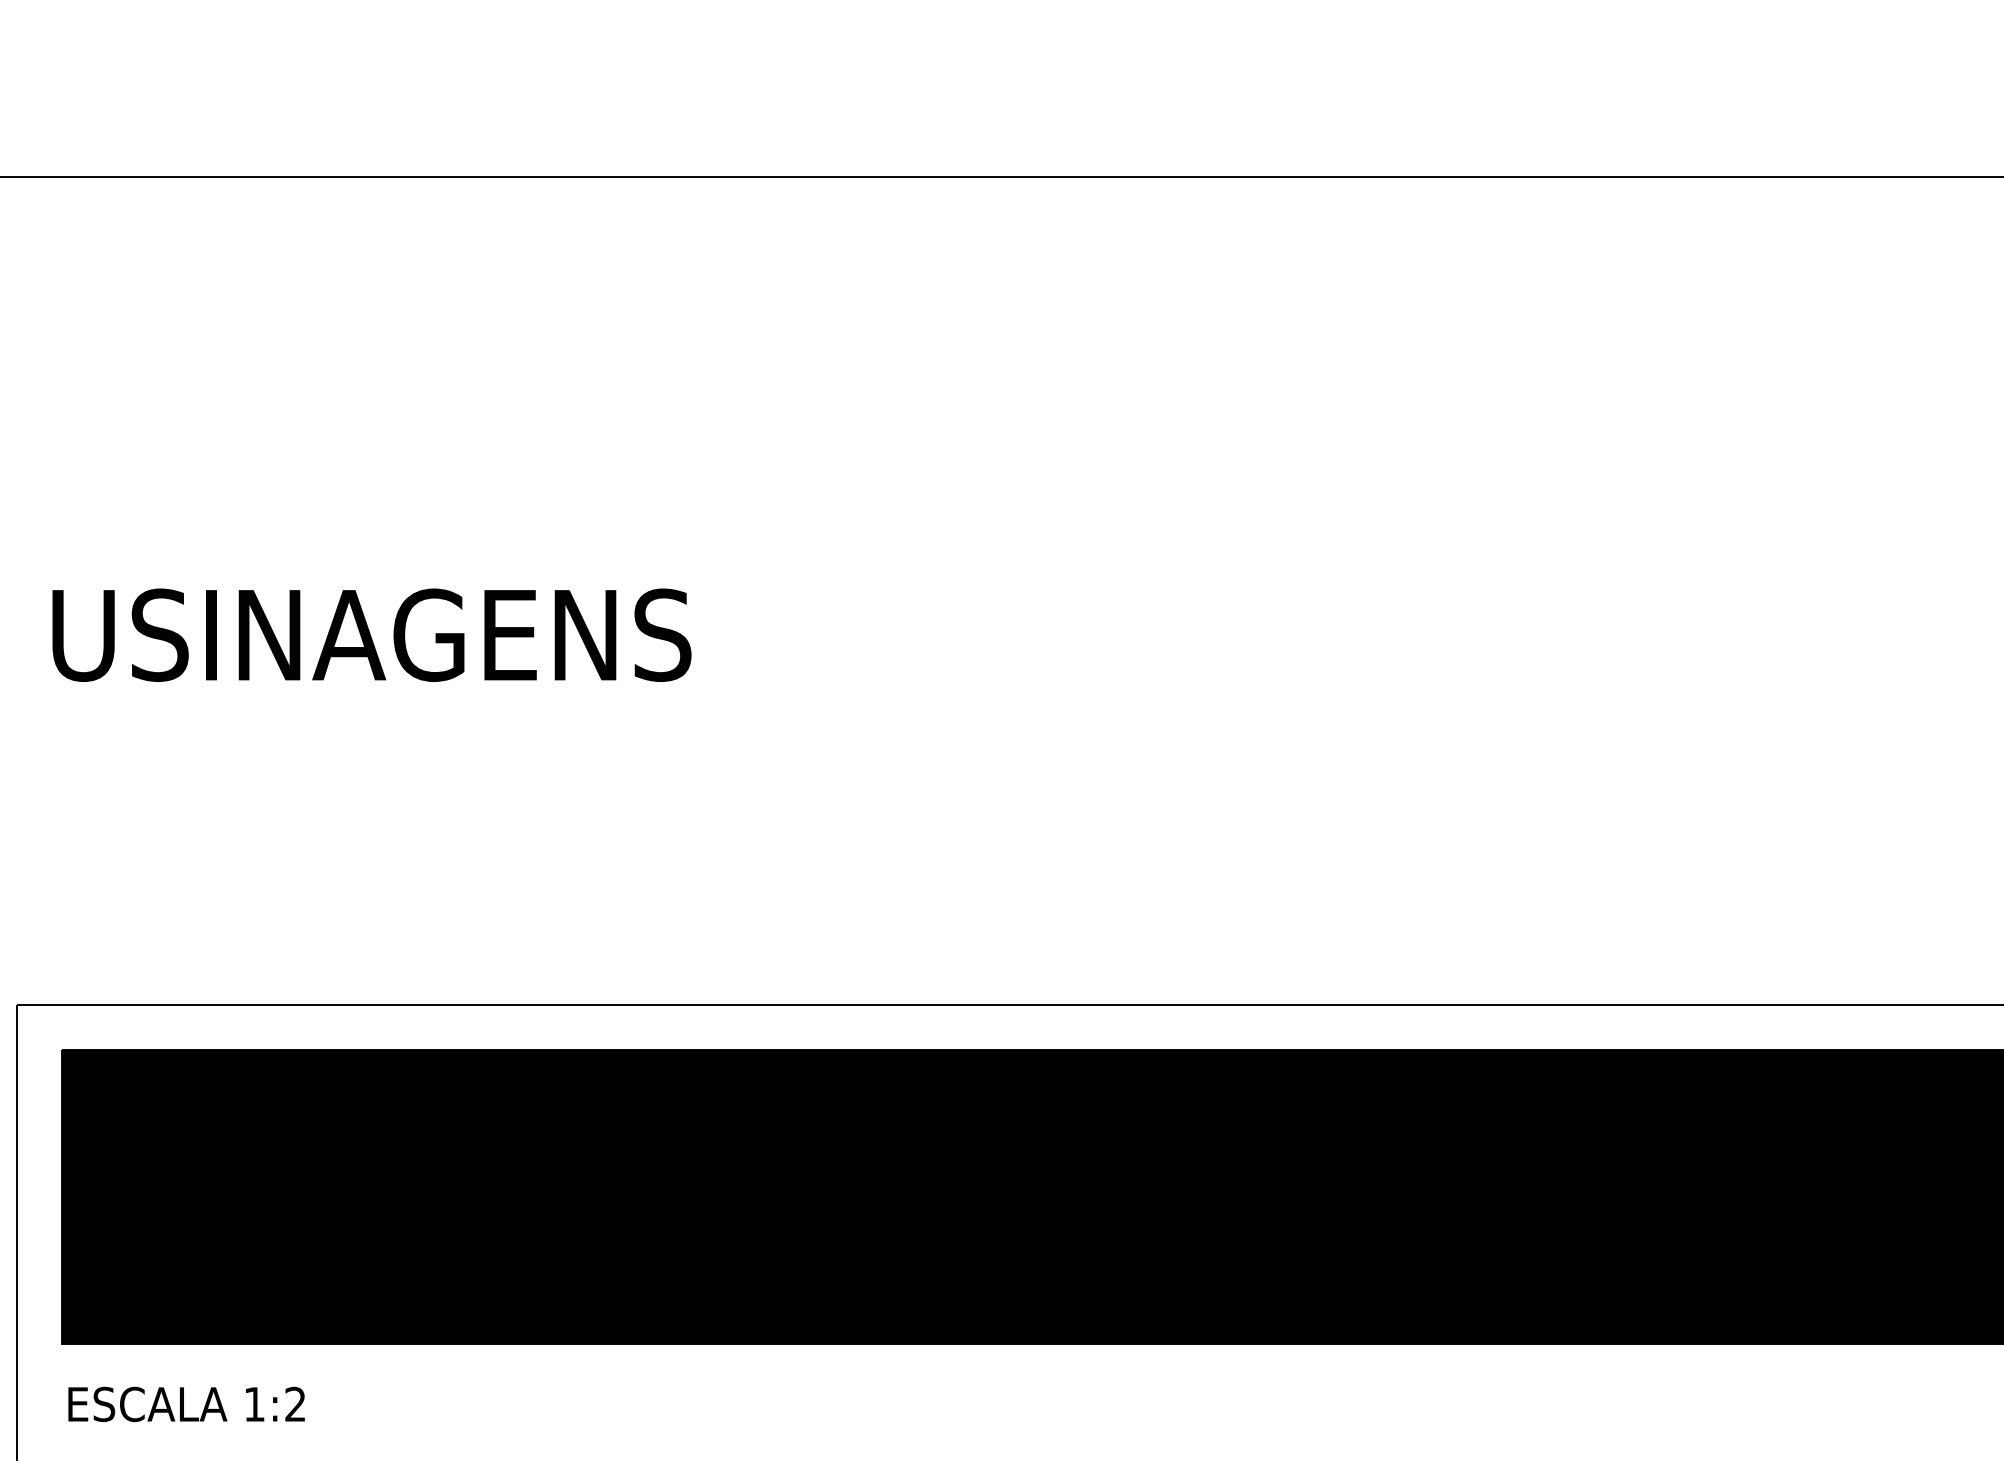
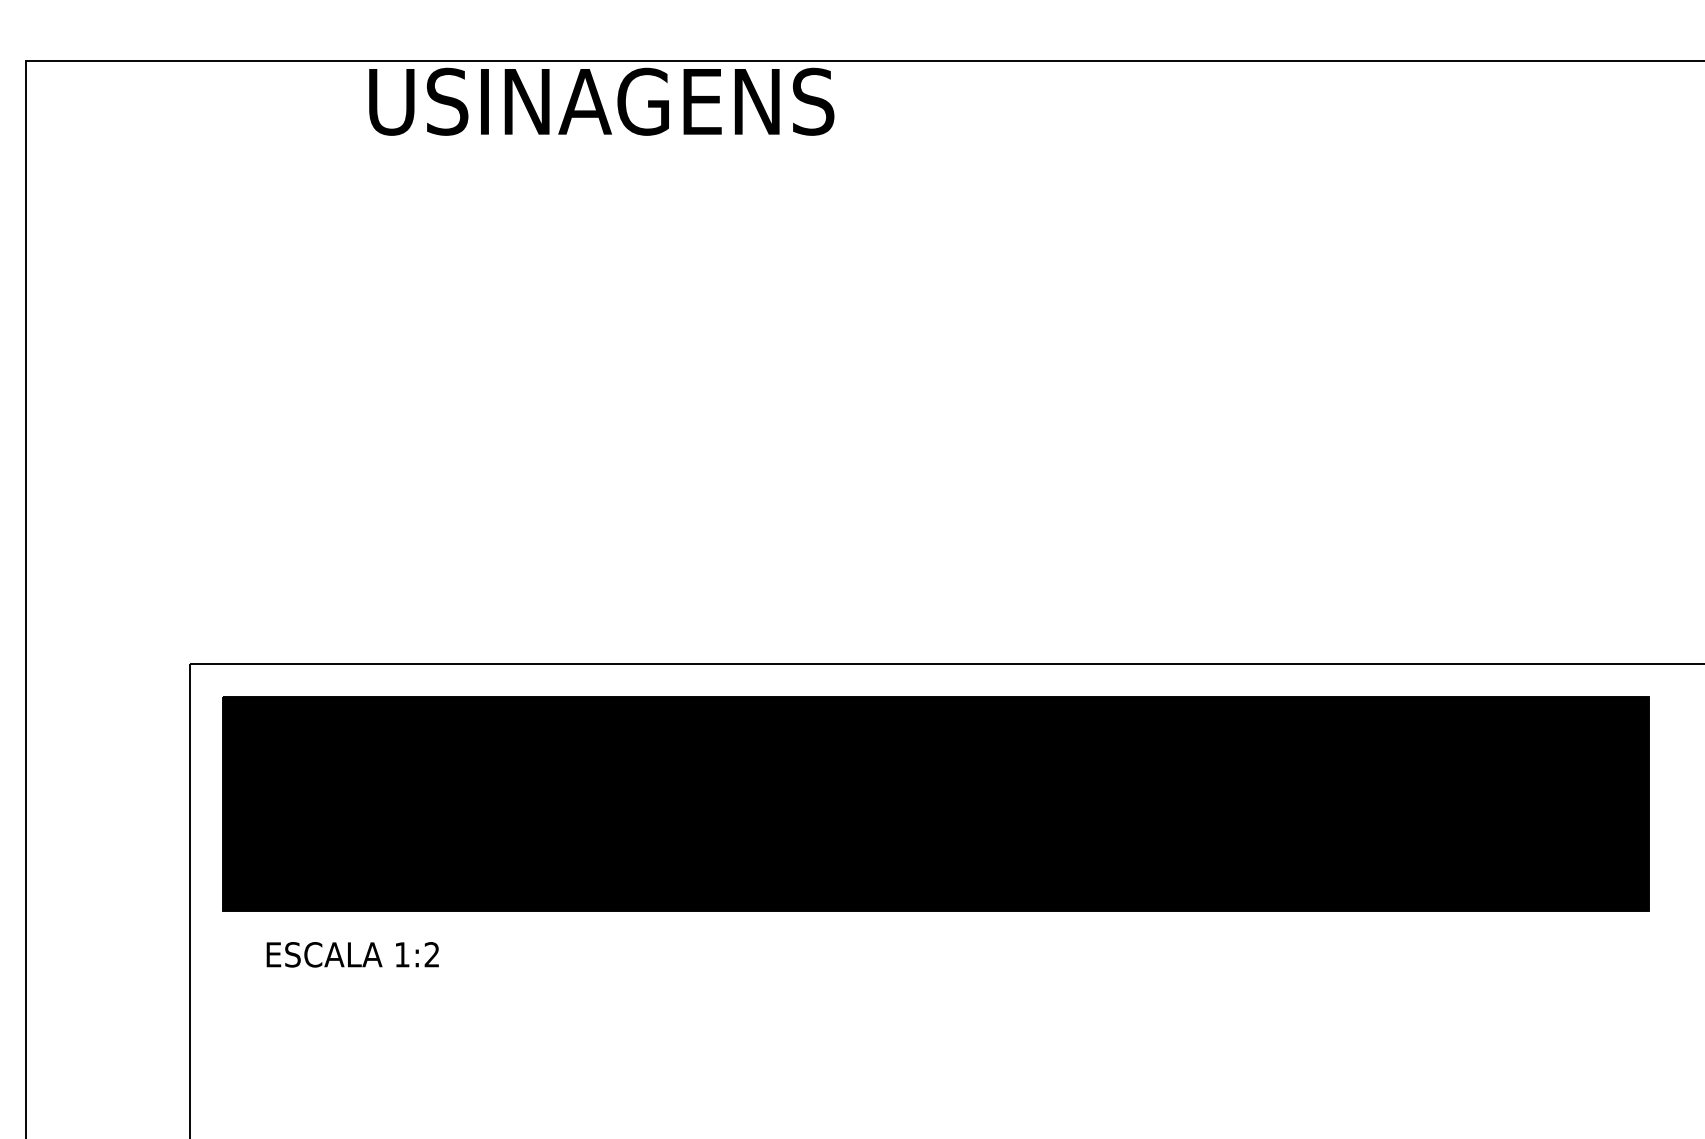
text: (371, 634) -> (601, 101), moved
text: (186, 1404) -> (352, 954), moved

